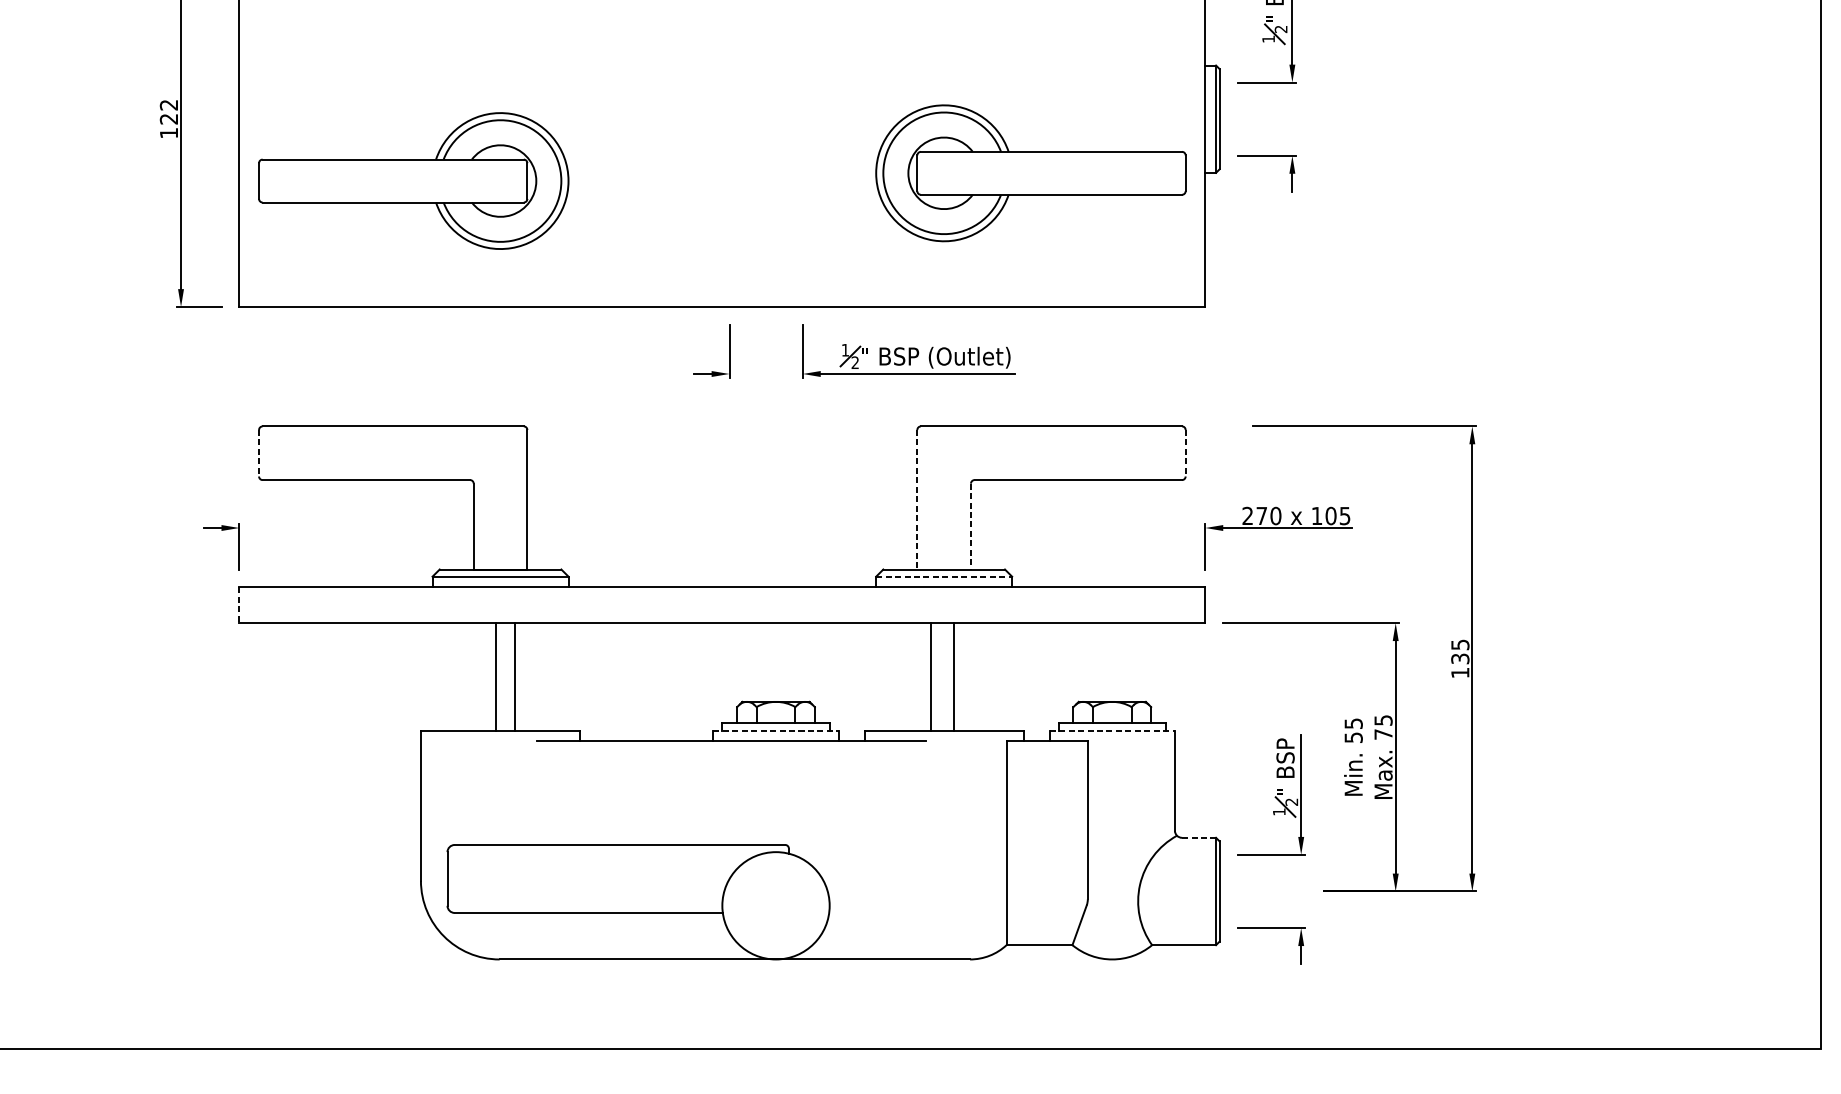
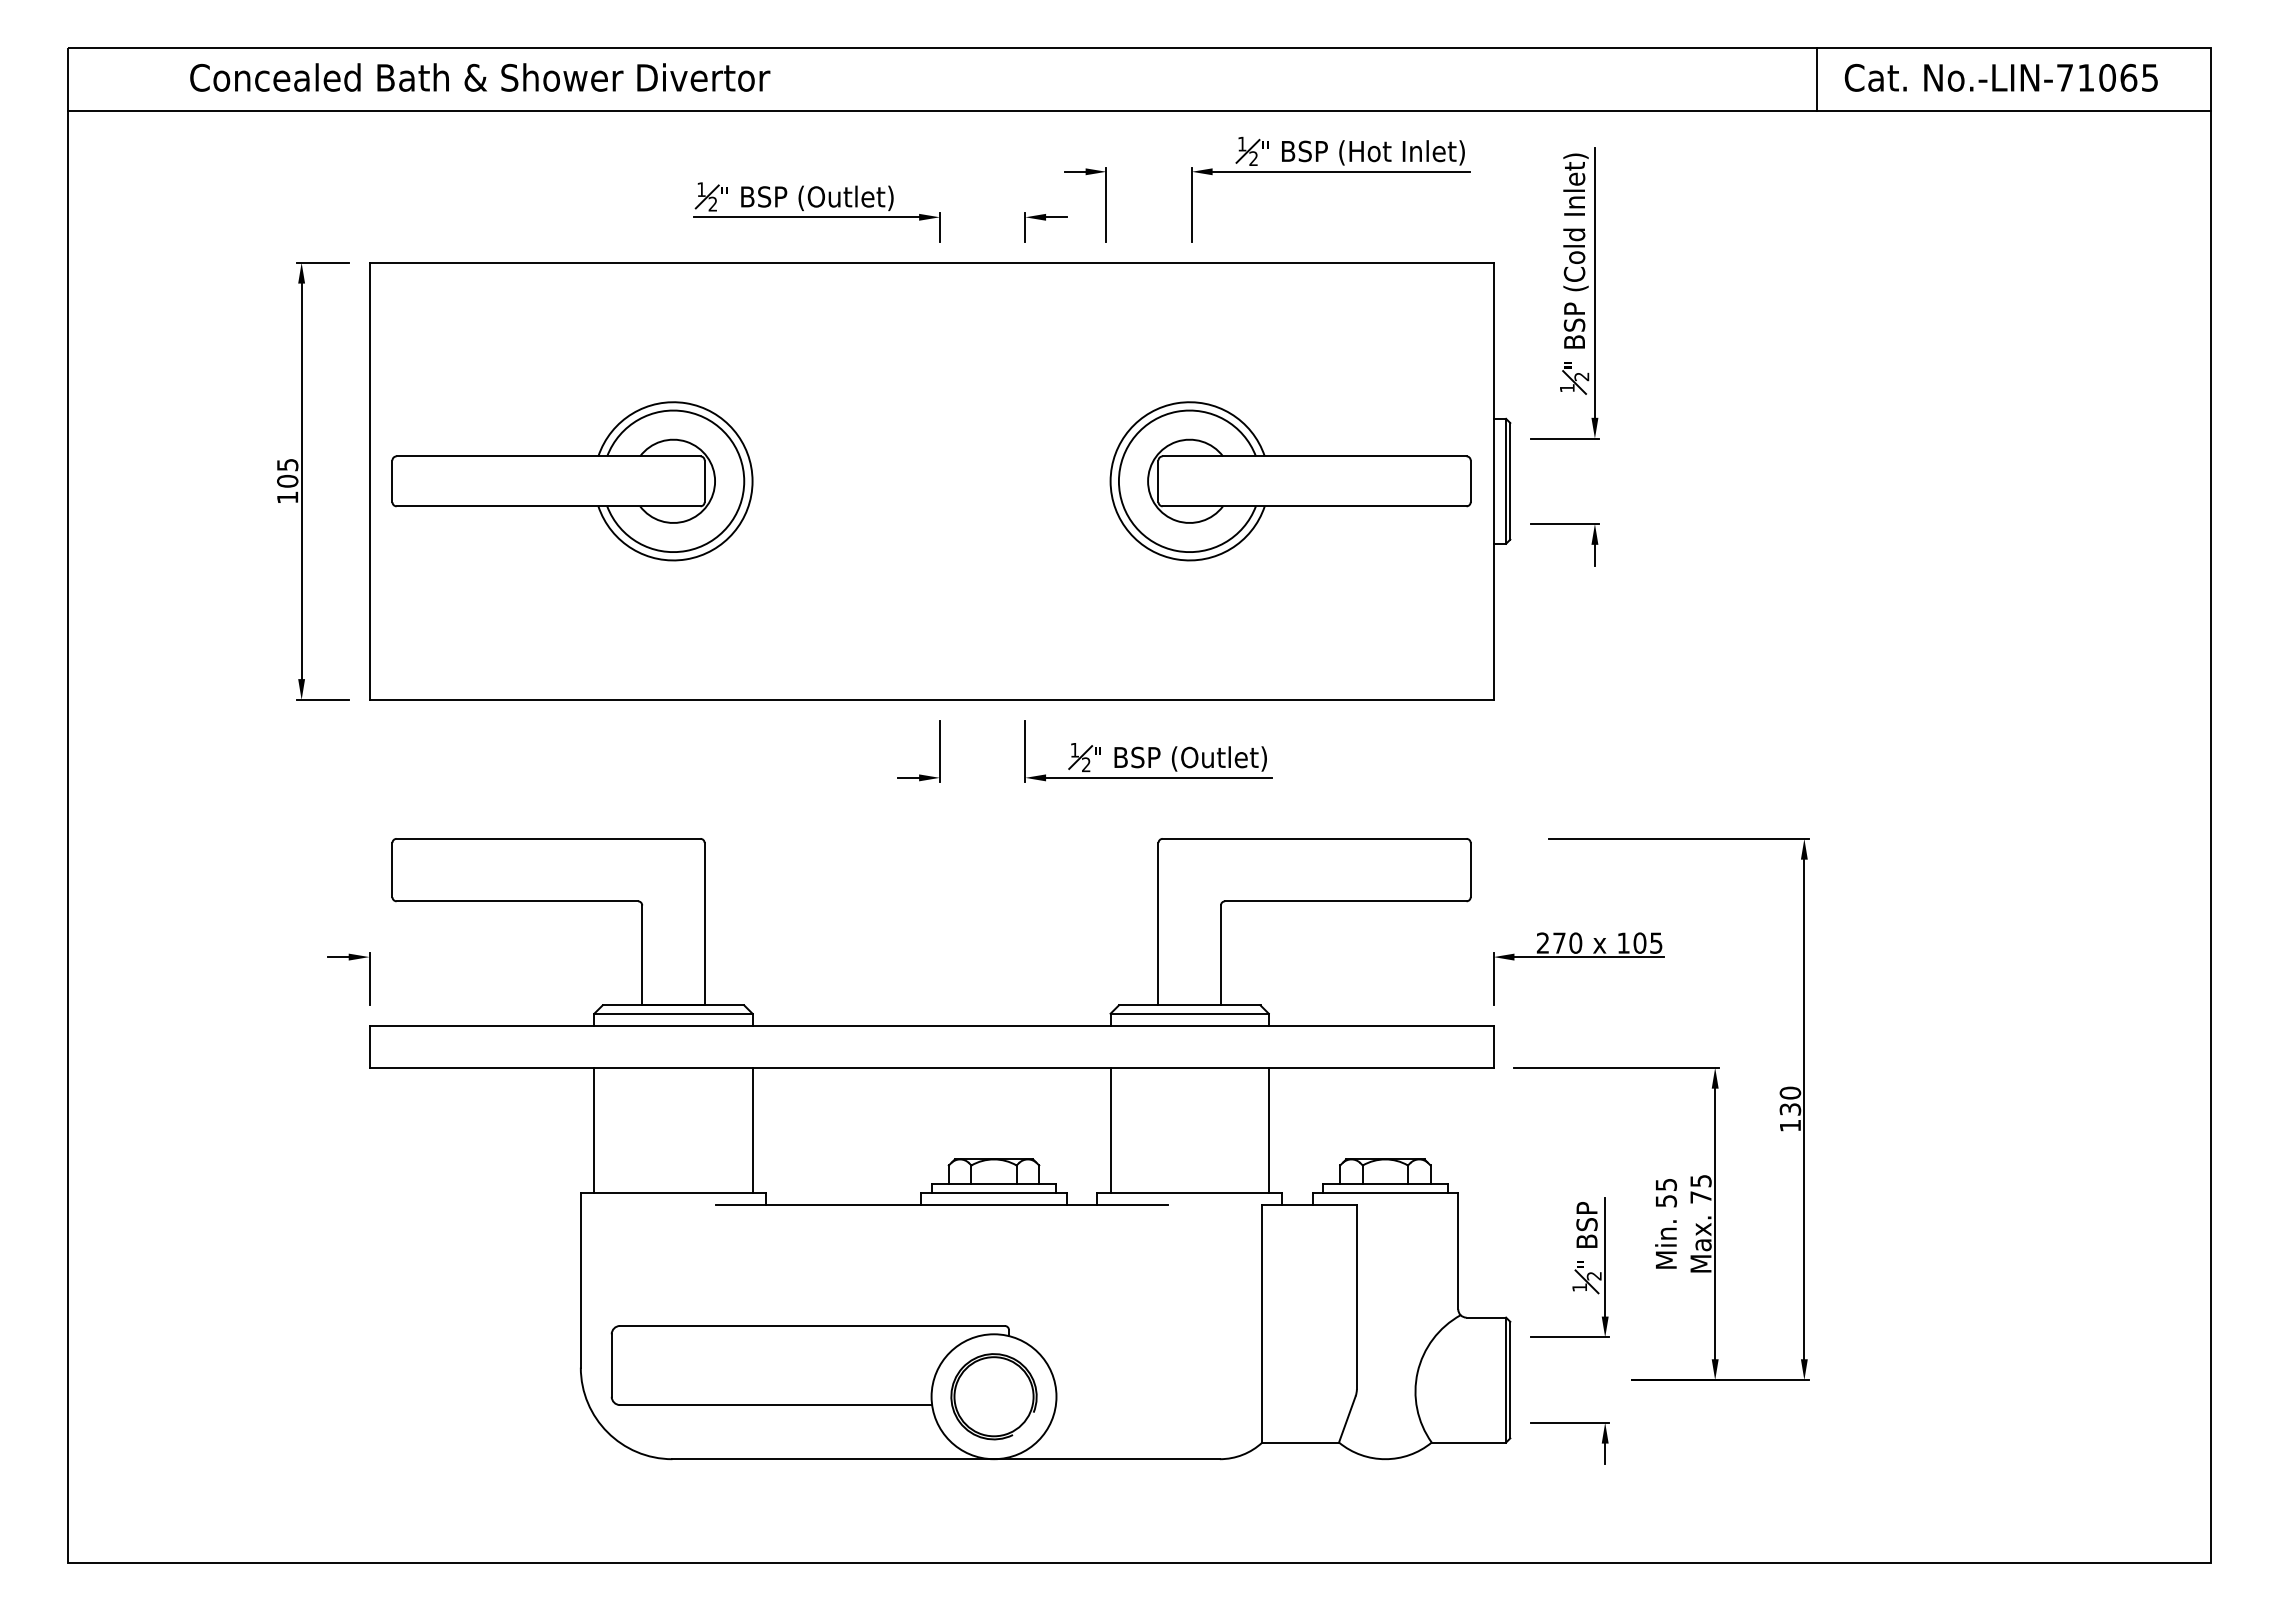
text: (168, 112) -> (287, 473), 122 -> 105
part: (1030, 173) -> (1290, 481), moved
part: (413, 181) -> (572, 481), moved
line: (259, 453) -> (392, 870), dashed -> solid
line: (1185, 453) -> (1470, 870), dashed -> solid
line: (917, 500) -> (1158, 924), dashed -> solid
line: (970, 526) -> (1220, 955), dashed -> solid
line: (944, 576) -> (1190, 1013), dashed -> solid
line: (239, 605) -> (369, 1047), dashed -> solid
text: (1460, 644) -> (1790, 1092), 135 -> 130
line: (496, 676) -> (594, 1129), moved
line: (515, 676) -> (752, 1129), moved
line: (931, 676) -> (1268, 1129), moved
line: (954, 676) -> (1110, 1129), moved
line: (776, 730) -> (994, 1192), dashed -> solid
line: (1112, 730) -> (1385, 1192), dashed -> solid
line: (1199, 837) -> (1486, 1317), dashed -> solid
part: (775, 905) -> (993, 1396), added

